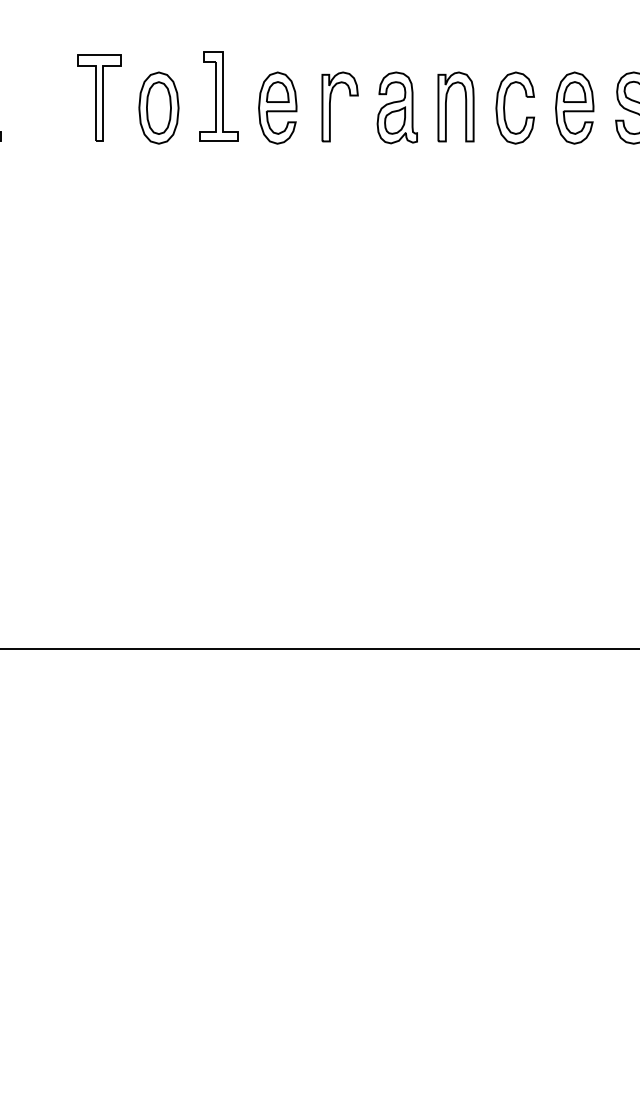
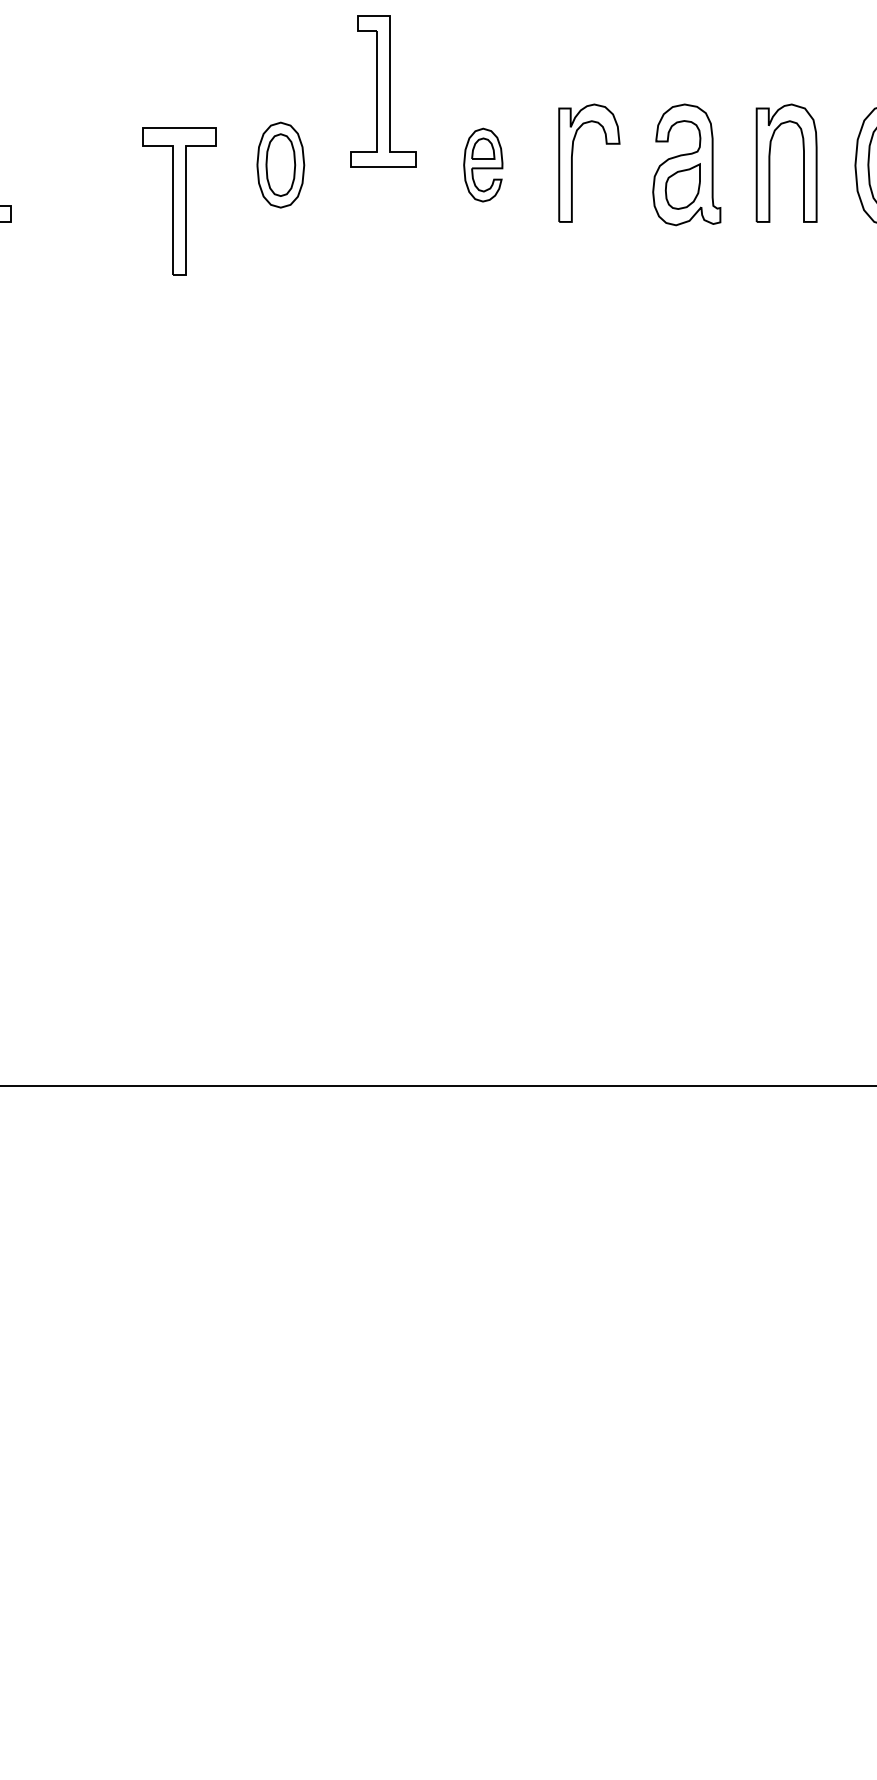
part: (218, 96) -> (382, 90), moved
part: (99, 97) -> (179, 199), moved
part: (158, 107) -> (280, 164), size x0.7
part: (277, 107) -> (482, 164), size x0.6

